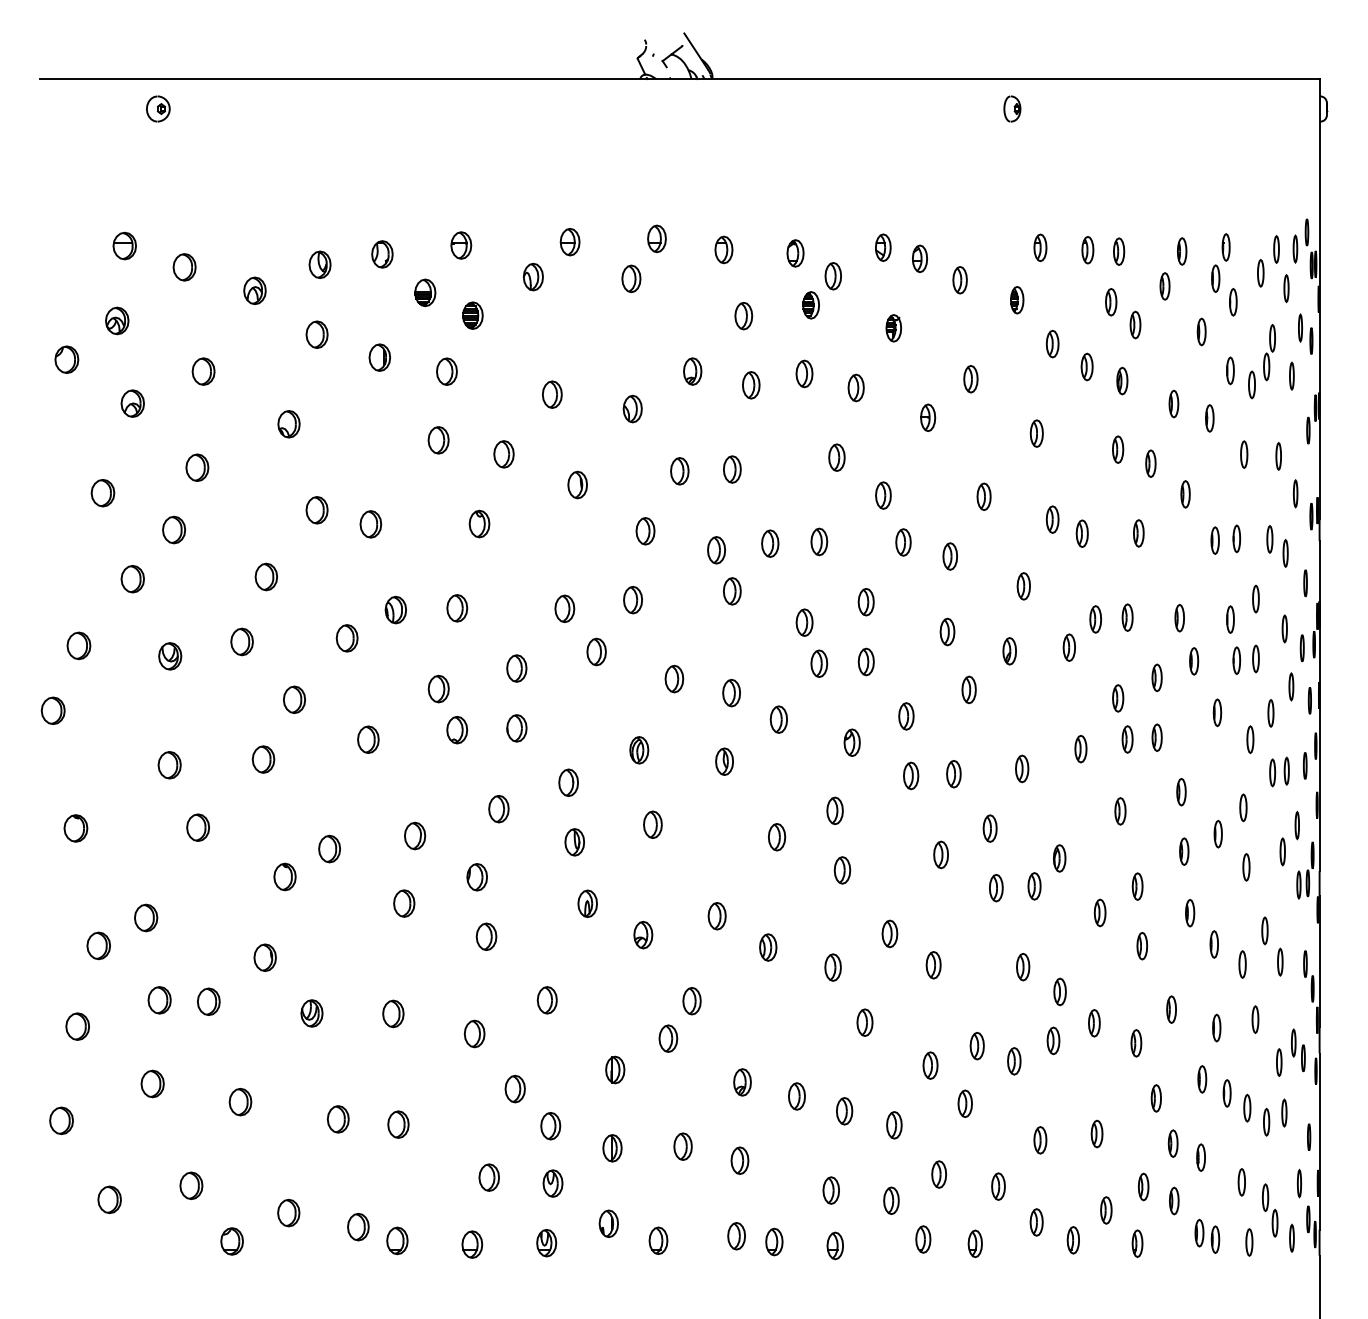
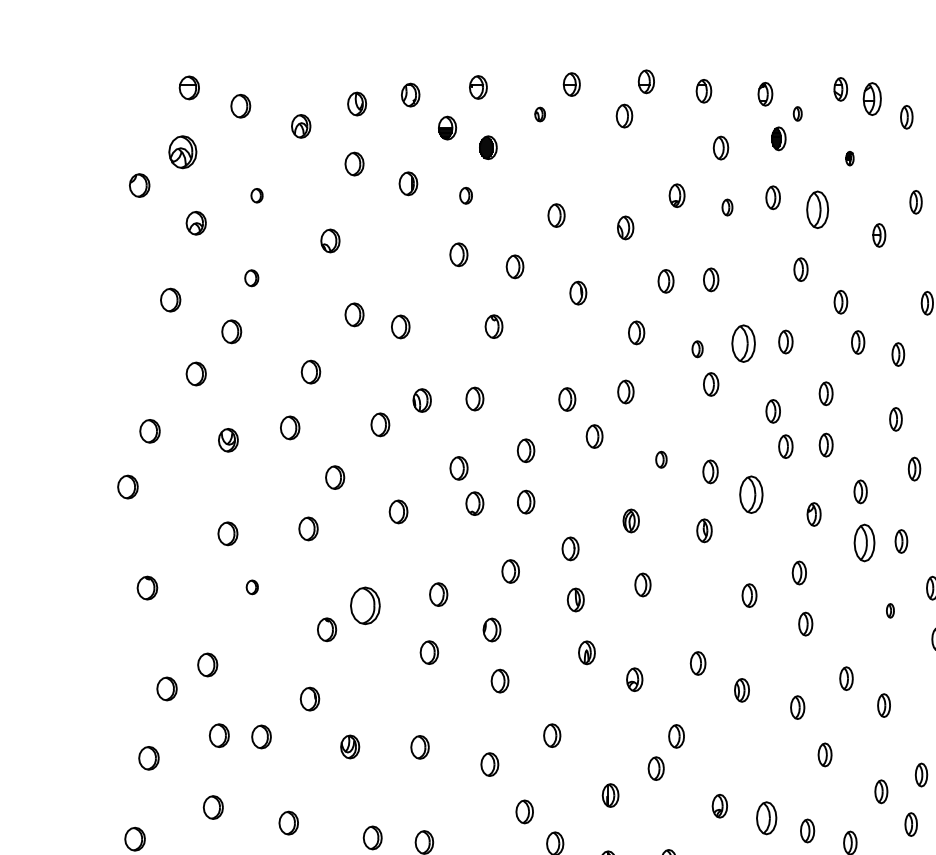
part: (919, 258) -> (871, 98), size x1.4
part: (532, 276) -> (539, 114), size x0.6
part: (832, 276) -> (797, 114), size x0.6
part: (117, 320) -> (183, 151), size x1.4
part: (893, 328) -> (849, 158), size x0.6
part: (203, 371) -> (257, 195), size x0.6
part: (446, 371) -> (465, 195), size x0.7
part: (751, 385) -> (727, 207), size x0.7
part: (855, 387) -> (816, 209), size x1.6
part: (197, 467) -> (251, 278), size x0.7
part: (770, 543) -> (743, 343), size x1.6
part: (716, 550) -> (697, 349), size x0.7
part: (674, 678) -> (661, 459), size x0.7
part: (778, 719) -> (750, 494), size x1.6
part: (911, 775) -> (865, 542), size x1.6
part: (197, 827) -> (251, 587), size x0.6
part: (329, 848) -> (365, 605), size x1.6
part: (940, 854) -> (889, 610), size x0.6
part: (796, 1096) -> (766, 818), size x1.4

